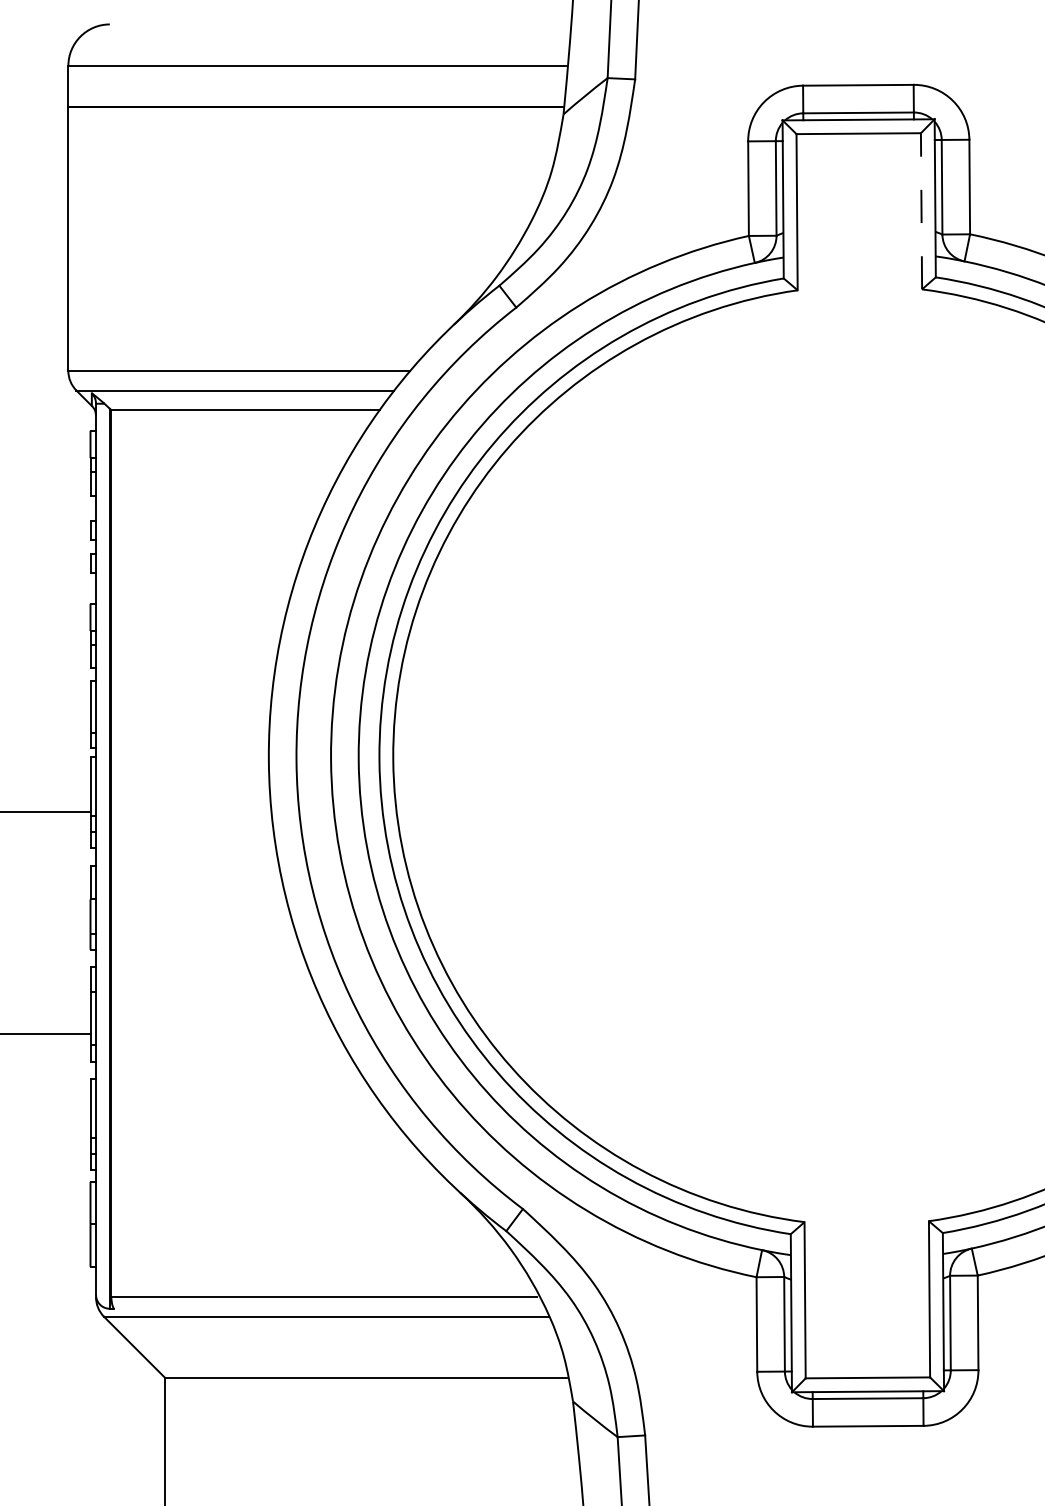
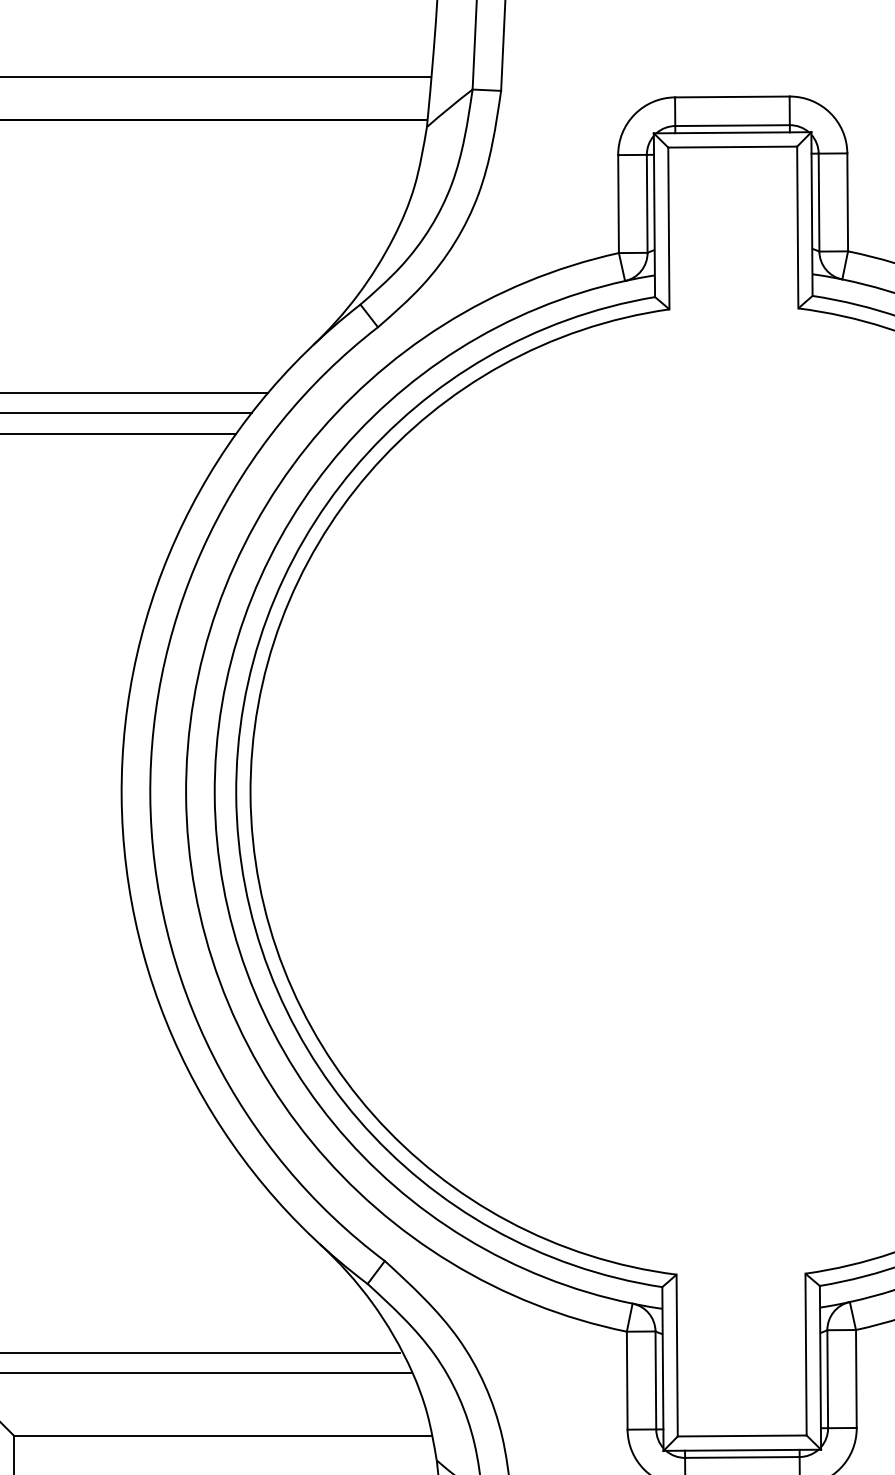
line: (921, 210) -> (797, 226), dashed -> solid

